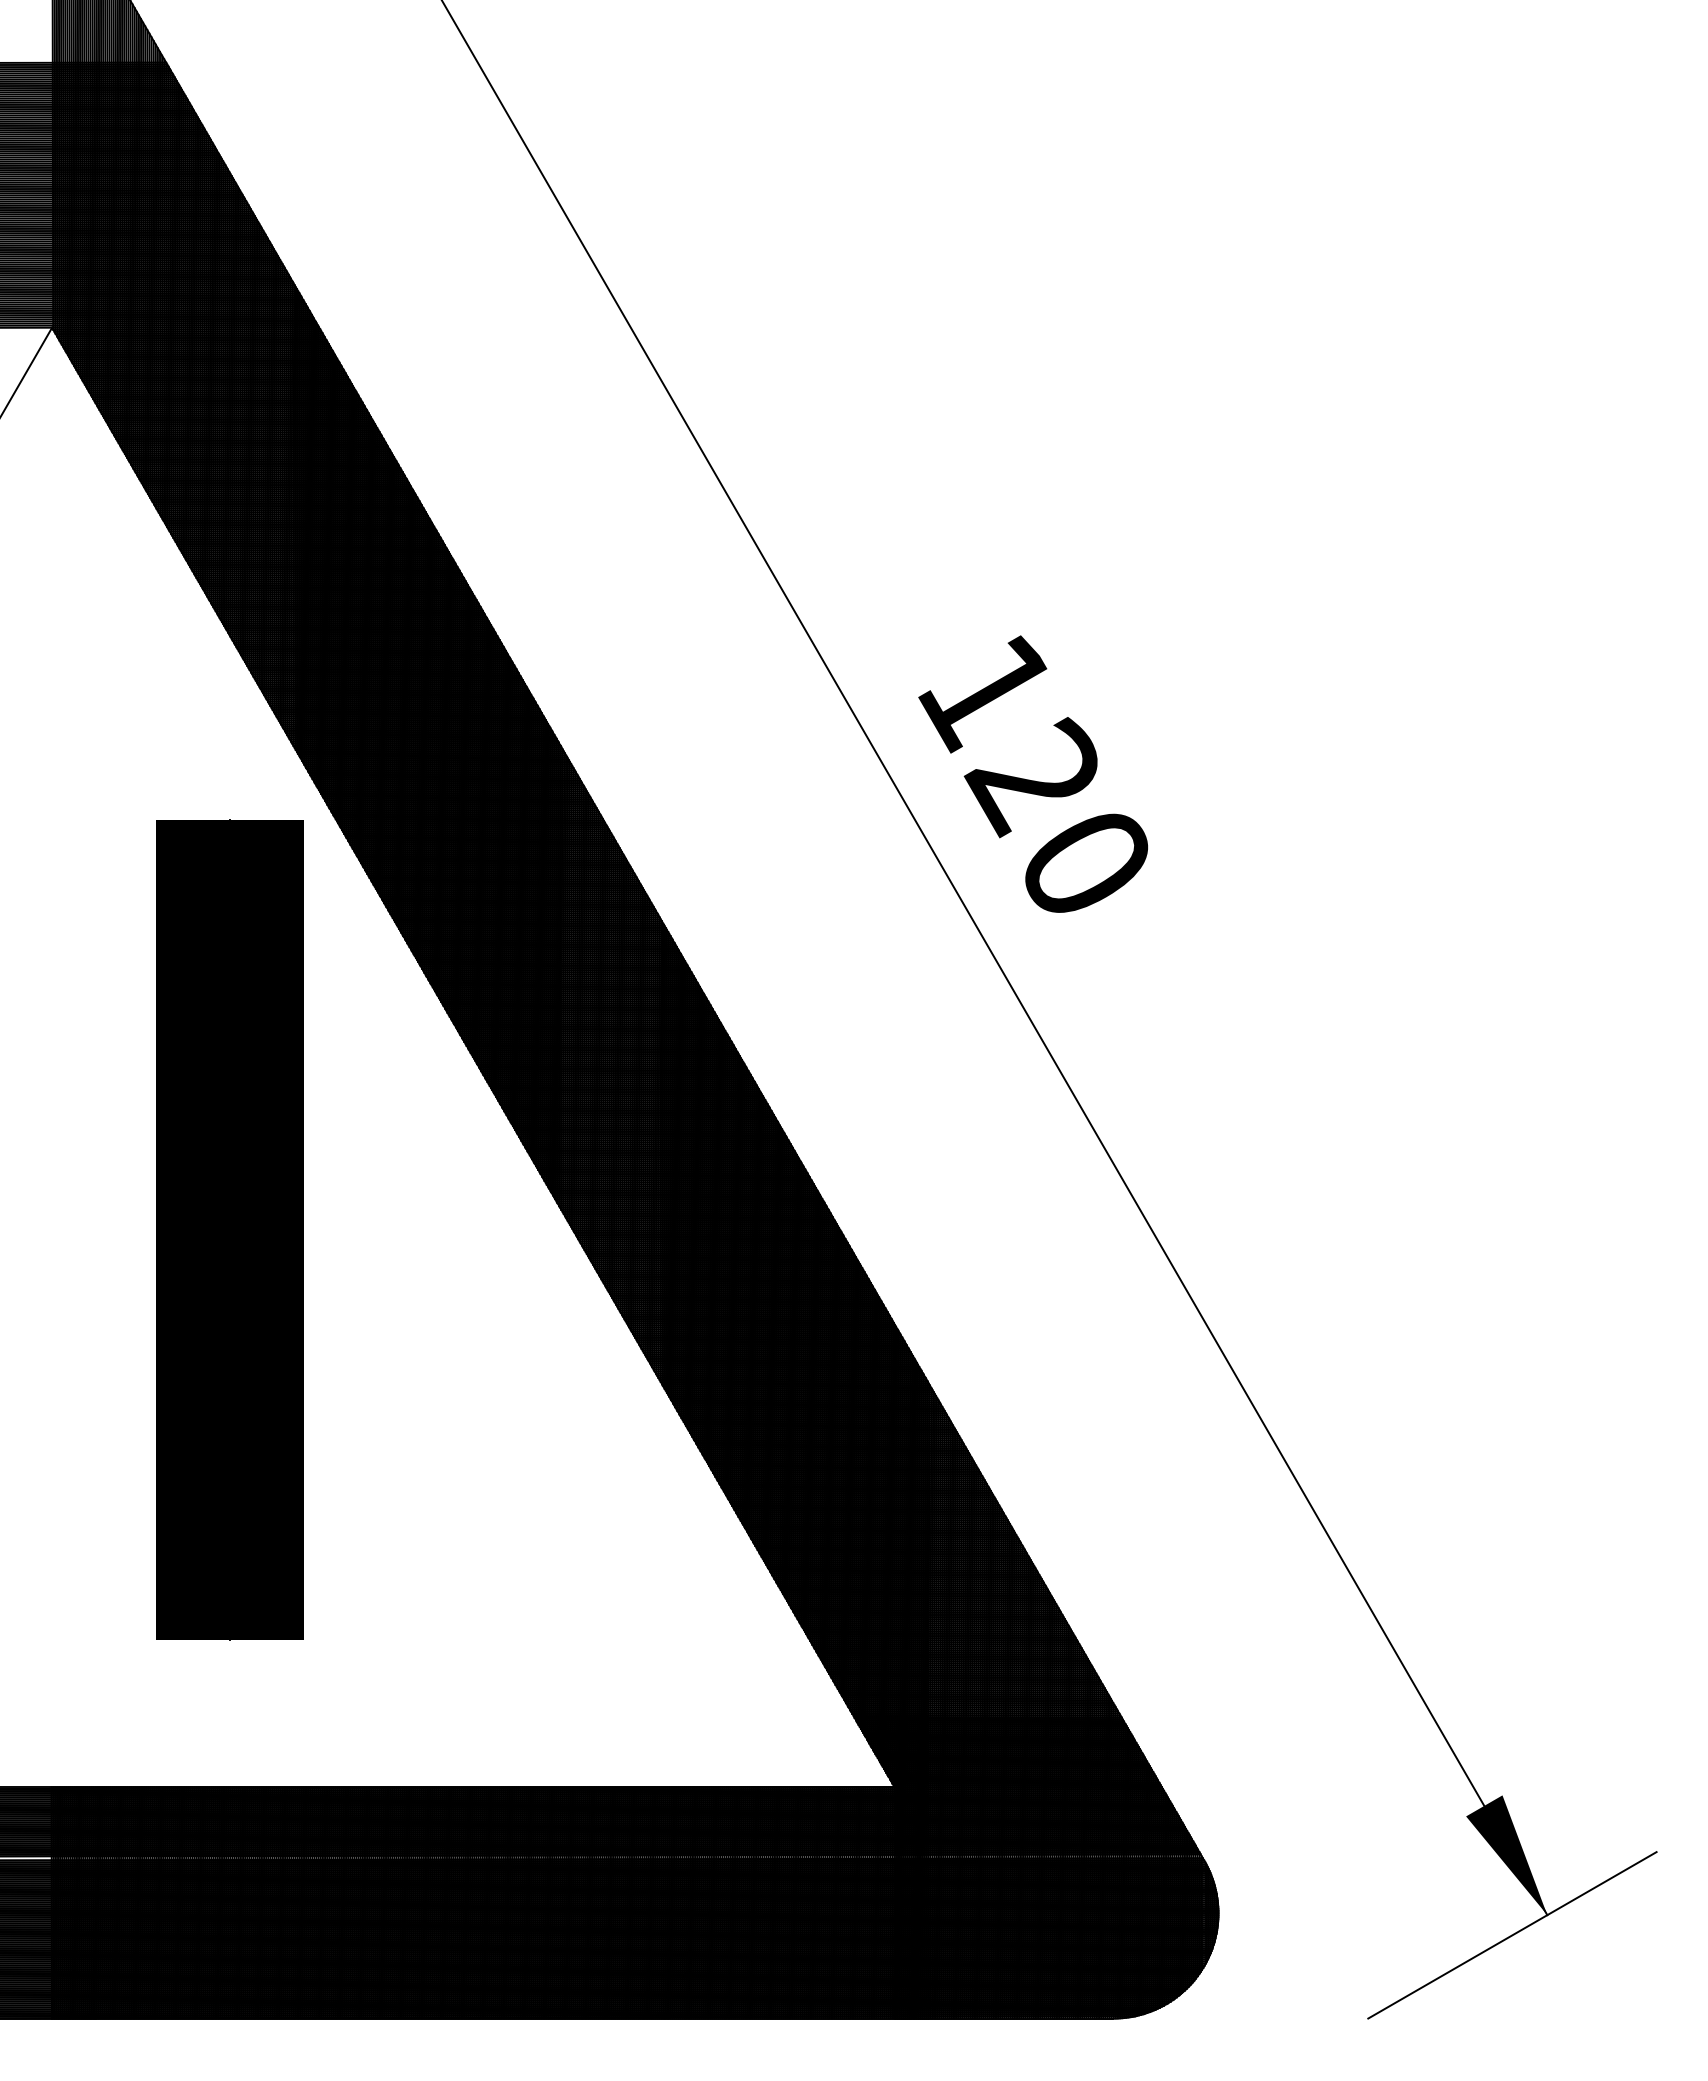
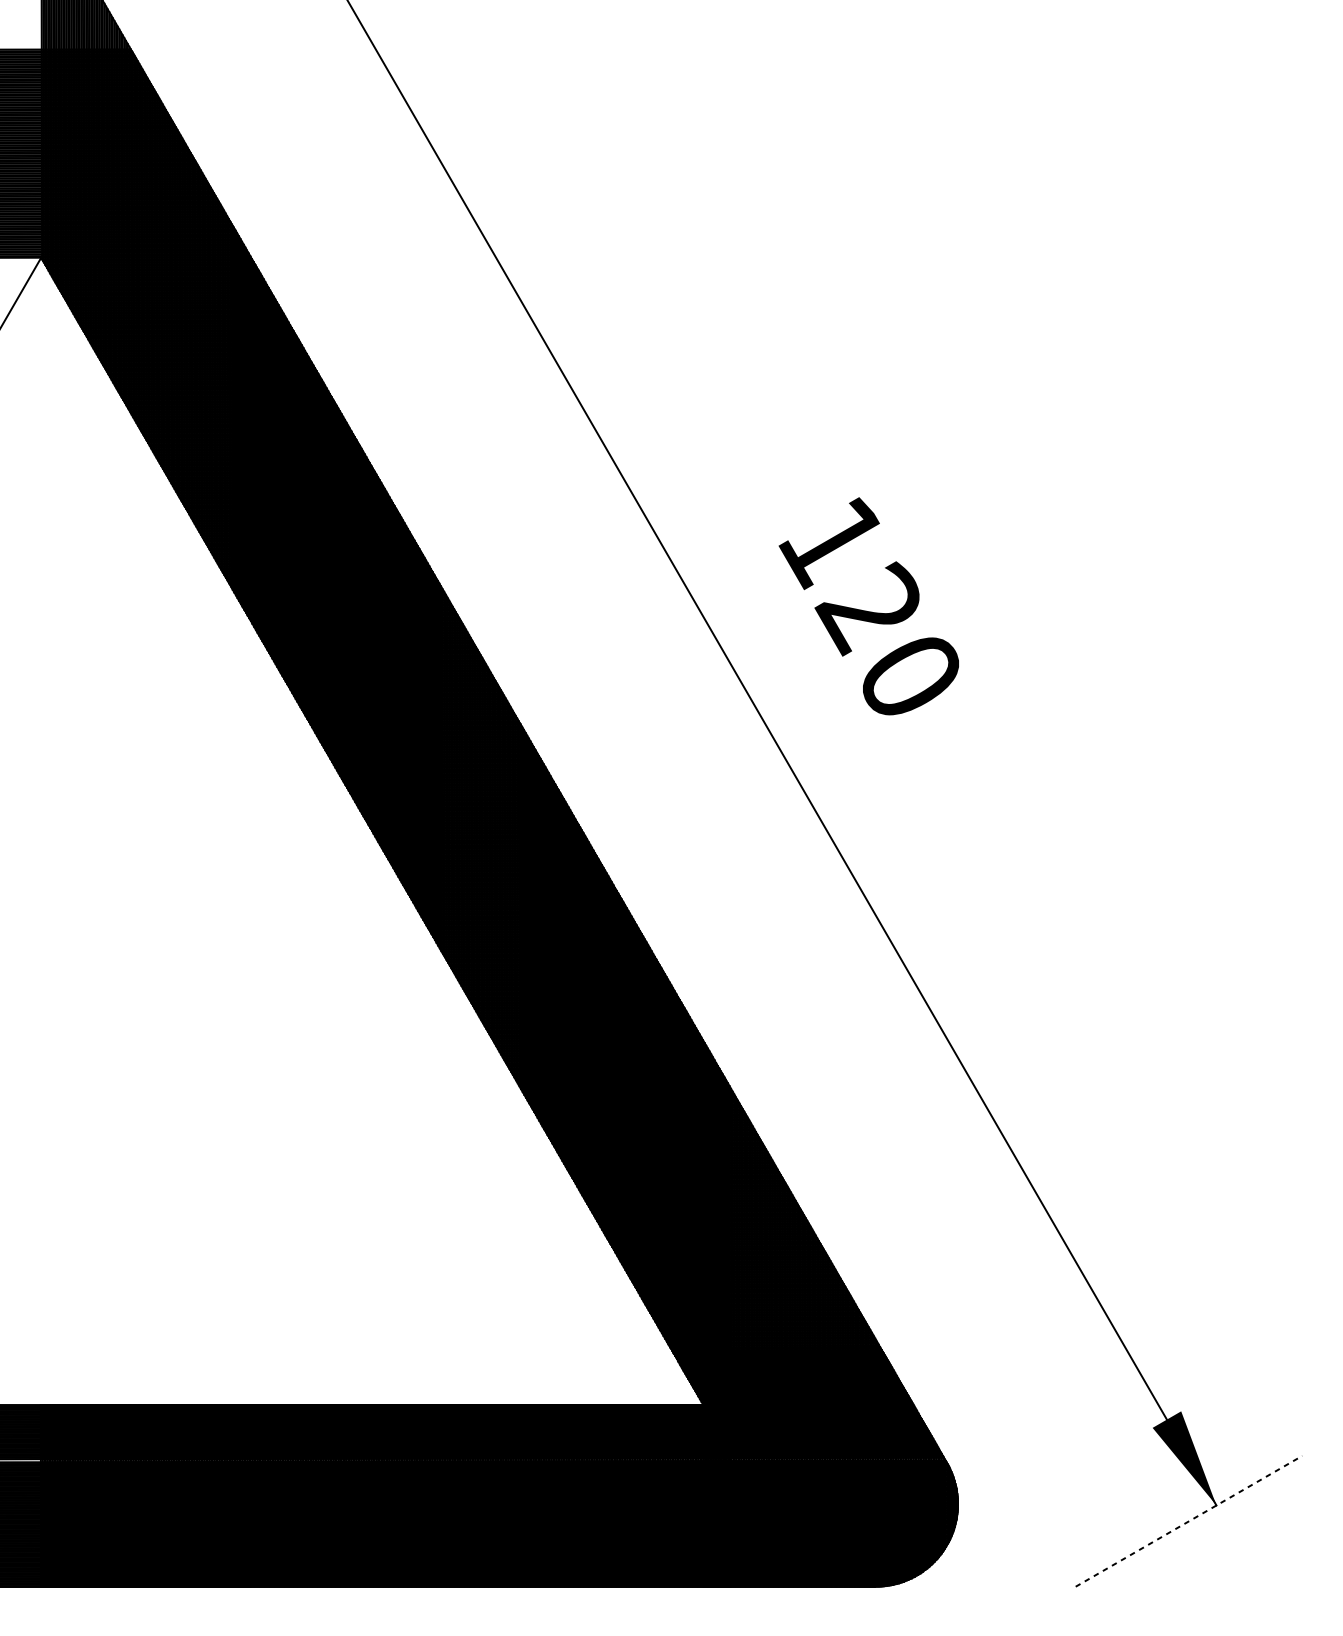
text: (1032, 773) -> (868, 605), moved
part: (229, 1229) -> (180, 966), removed
line: (1512, 1935) -> (1189, 1521), solid -> dashed

